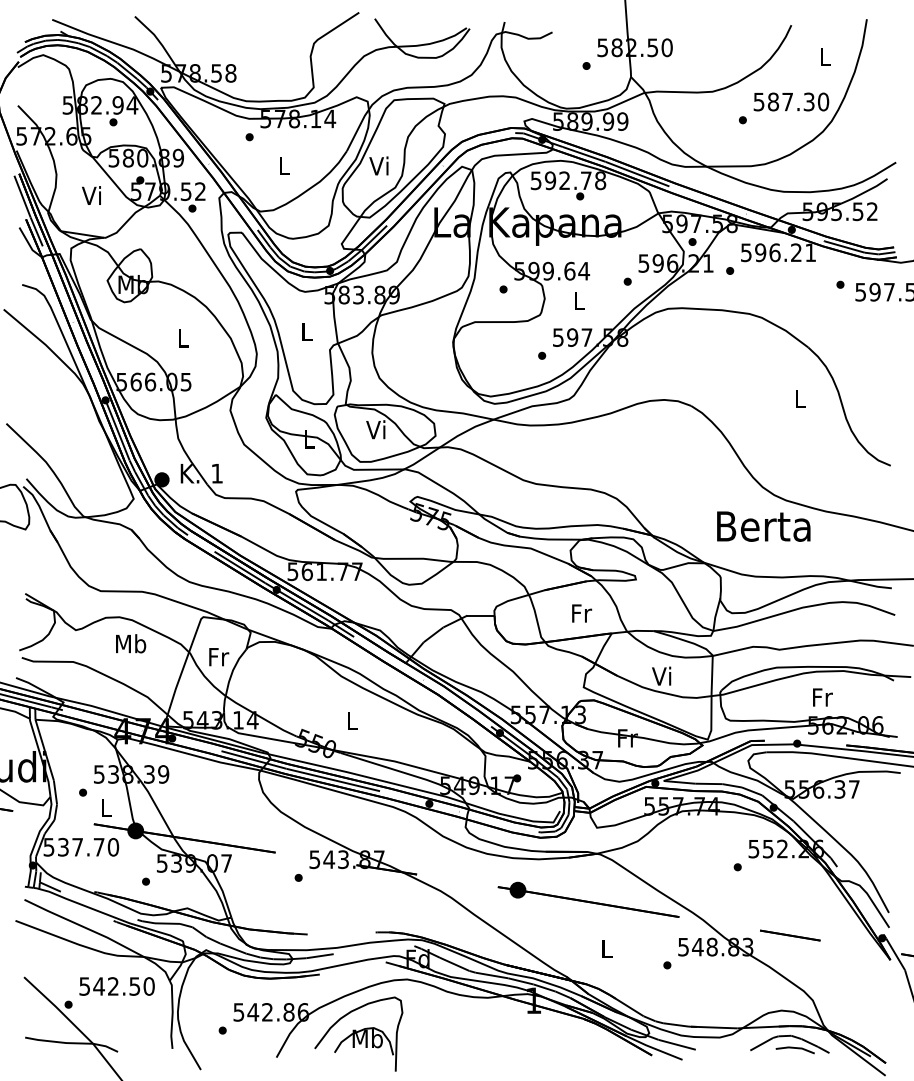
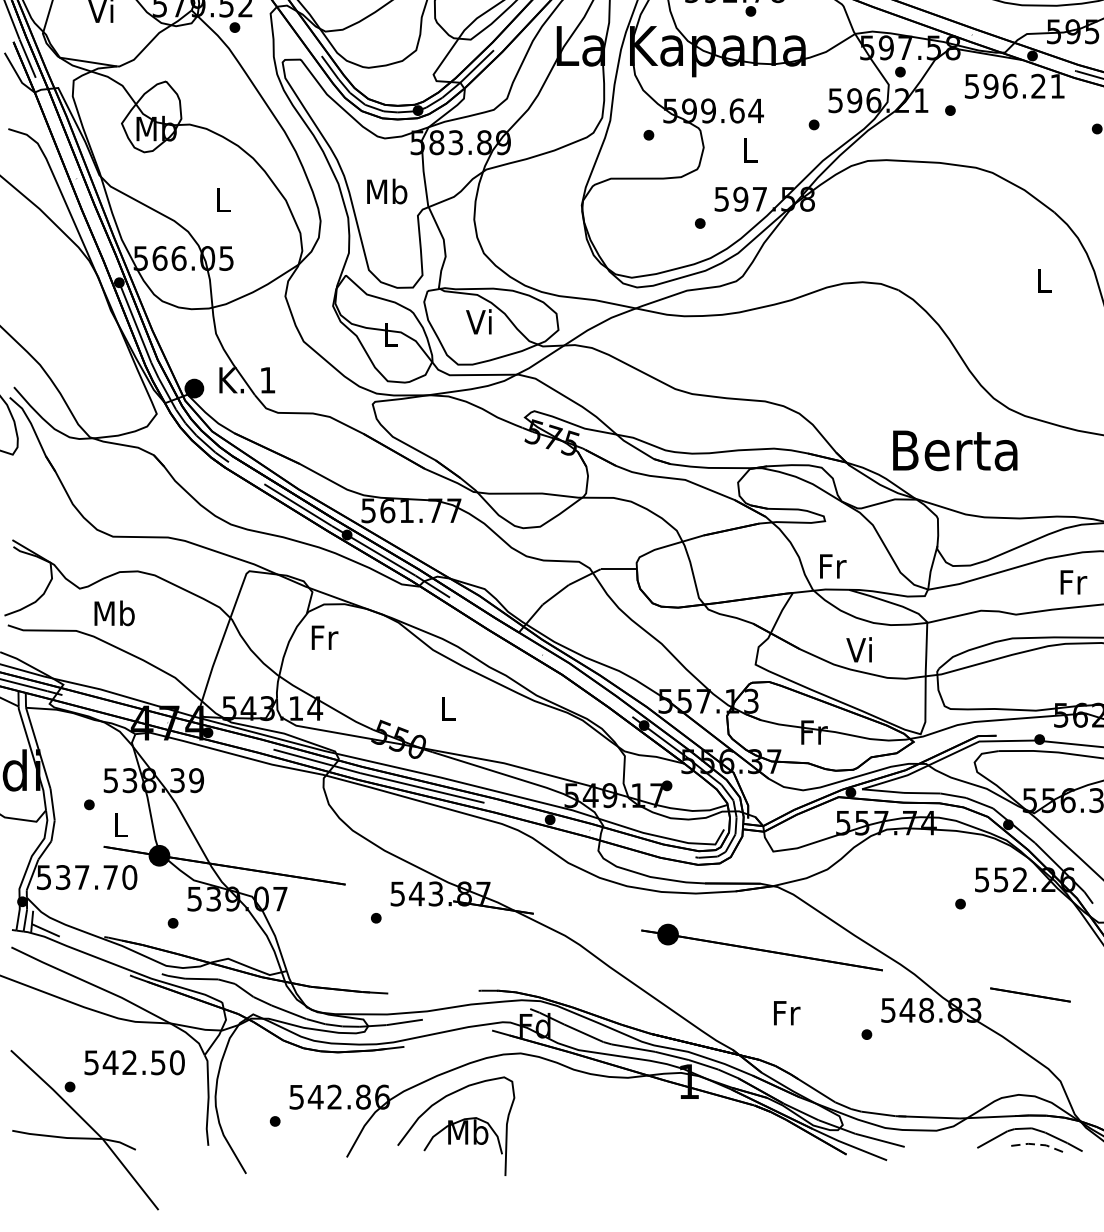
text: (306, 331) -> (386, 191), L -> Mb
text: (763, 526) -> (954, 450), moved
text: (582, 613) -> (833, 566), moved
text: (131, 643) -> (115, 612), moved
text: (219, 657) -> (325, 638), moved
text: (822, 697) -> (1073, 582), moved
text: (607, 949) -> (787, 1013), L -> Fr
line: (795, 1047) -> (1037, 1143), solid -> dashed

